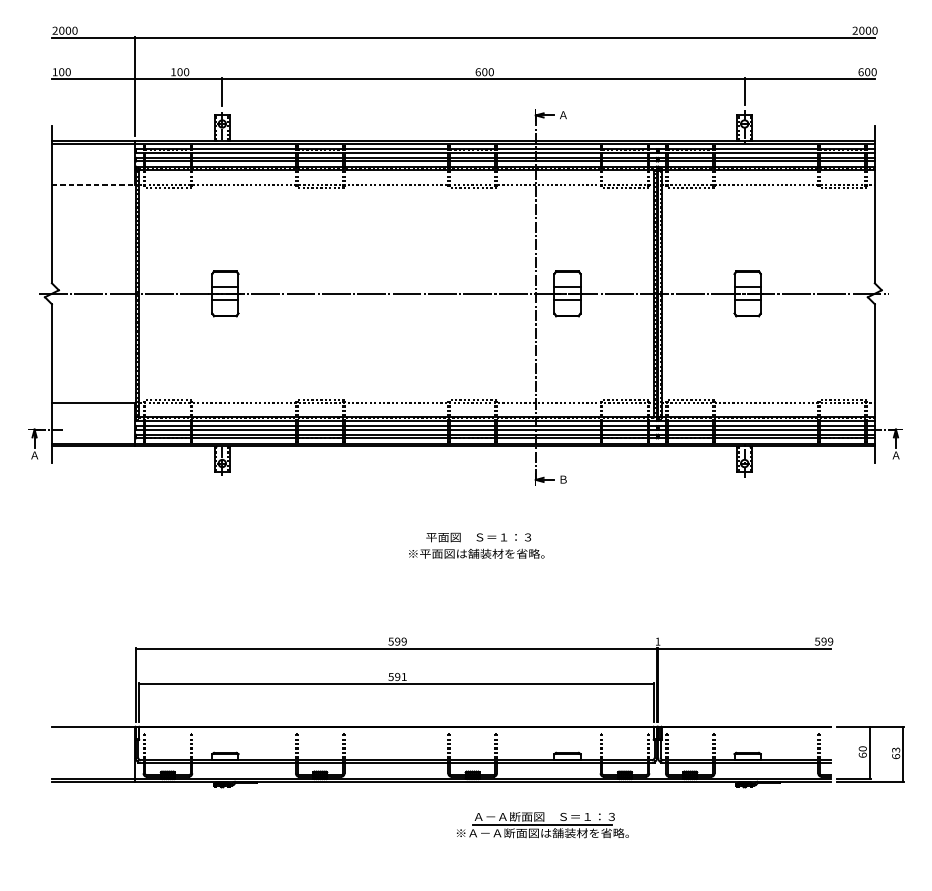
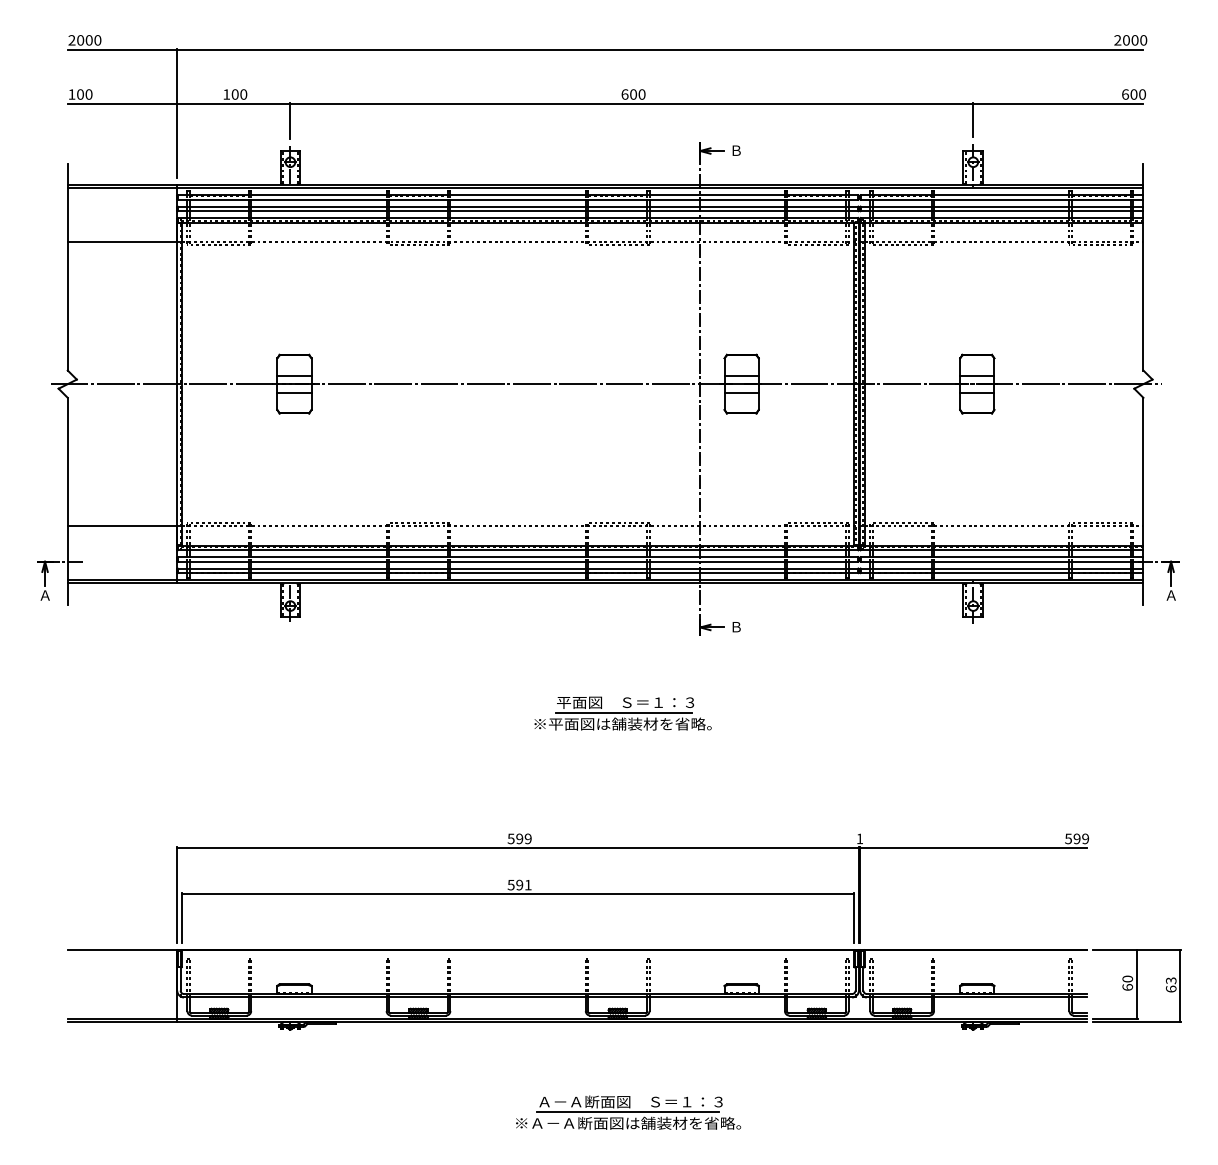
text: (562, 115) -> (735, 150), Ａ -> Ｂ
line: (93, 184) -> (122, 241), dashed -> solid
line: (477, 544) -> (624, 712), added
part: (542, 824) -> (628, 1112), moved

